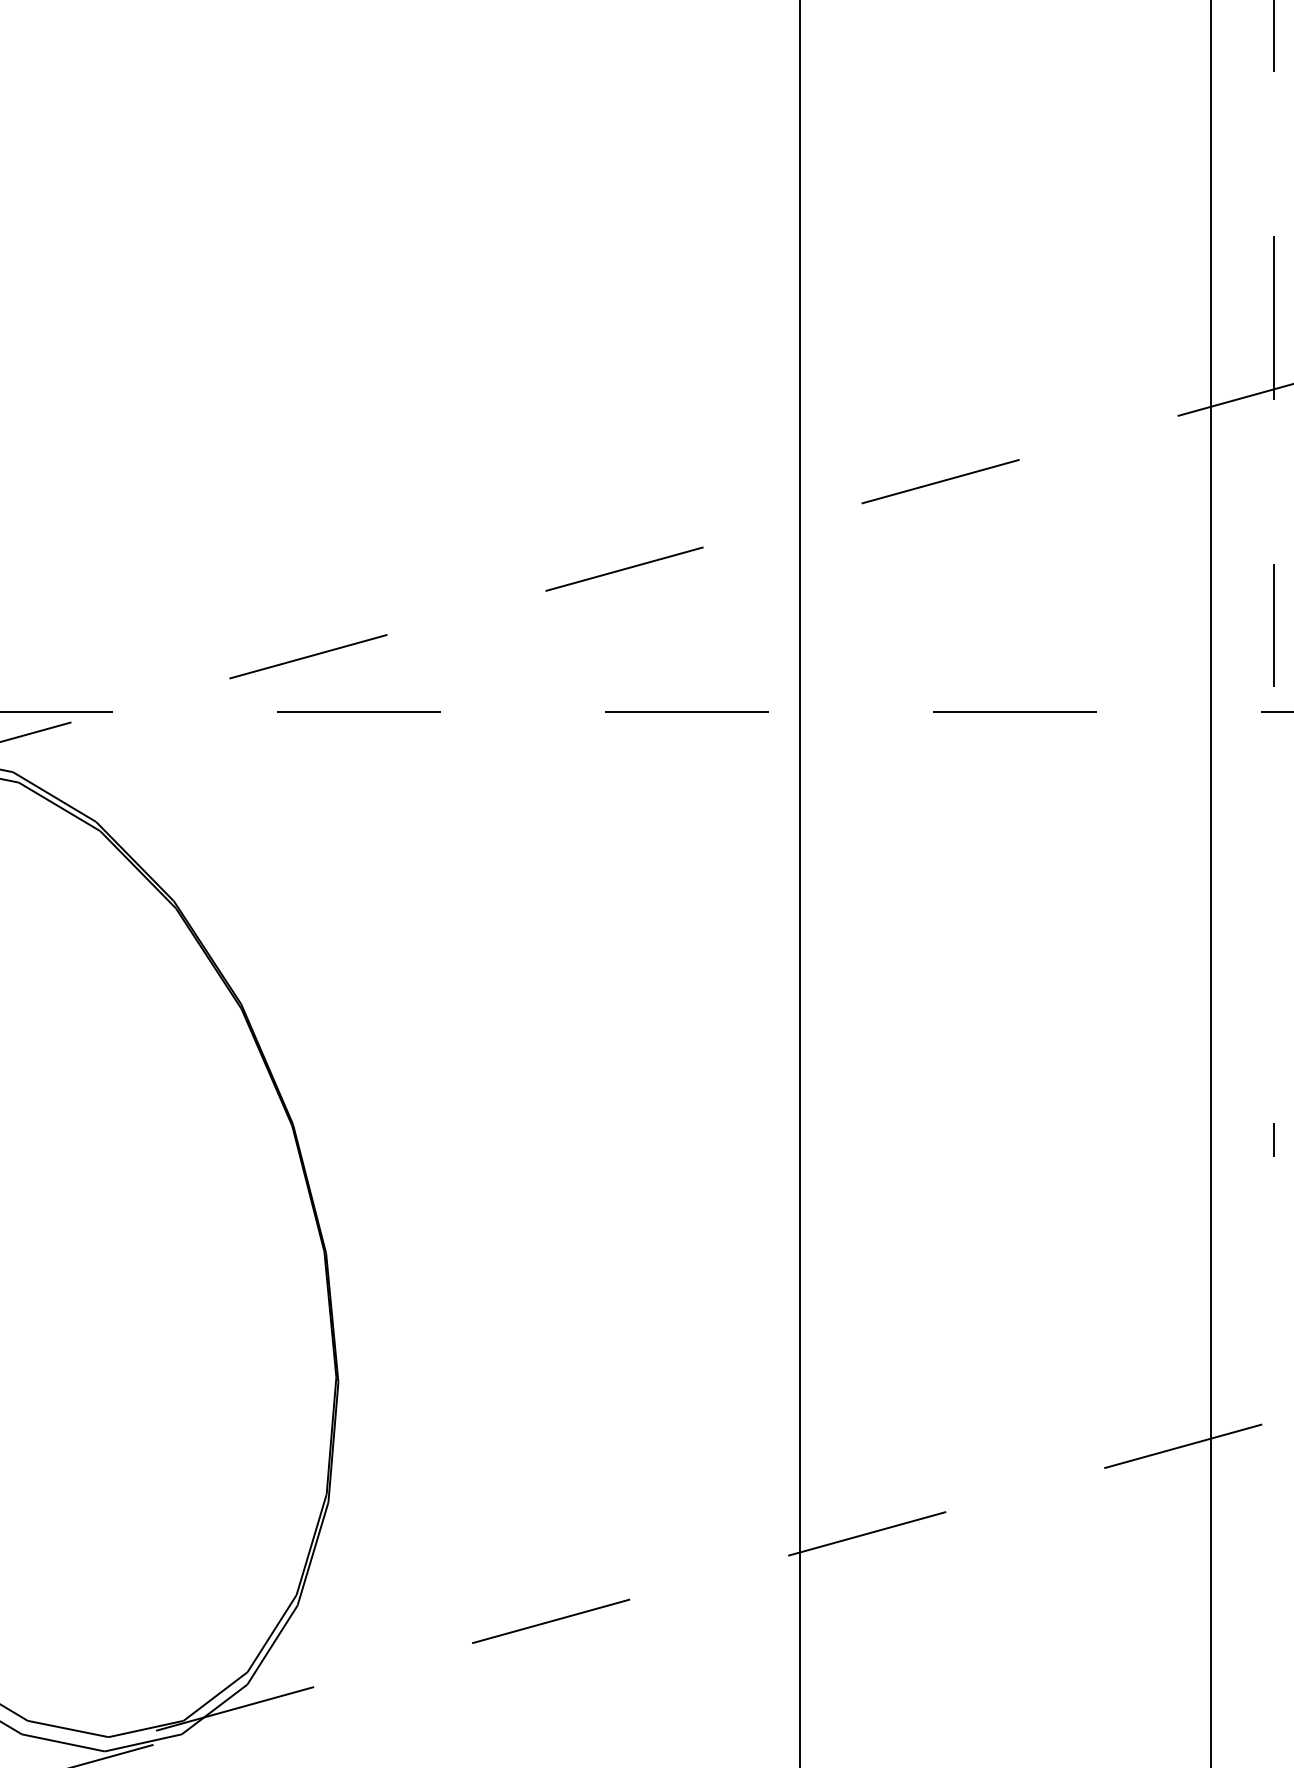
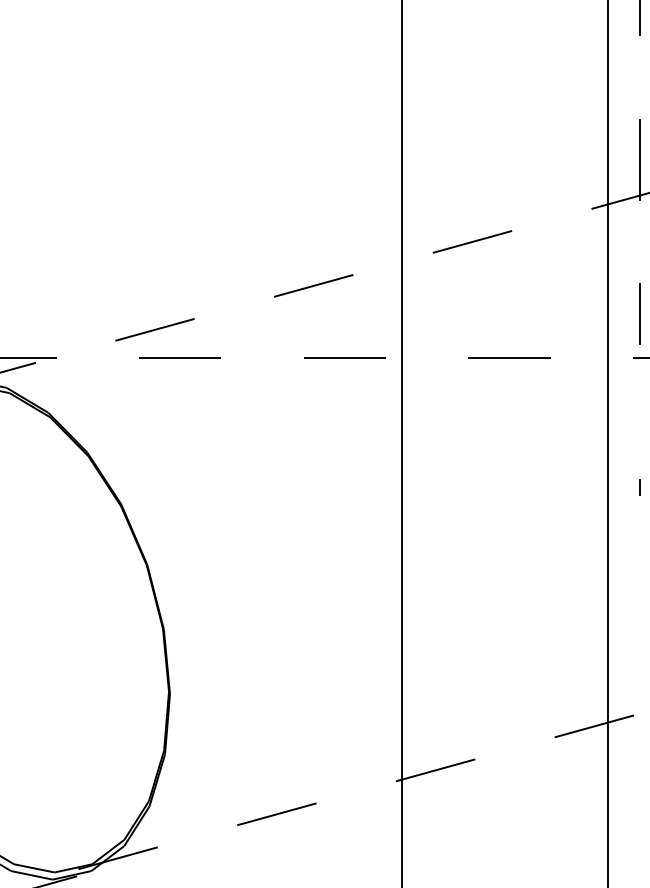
line: (1273, 1139) -> (639, 487), moved

